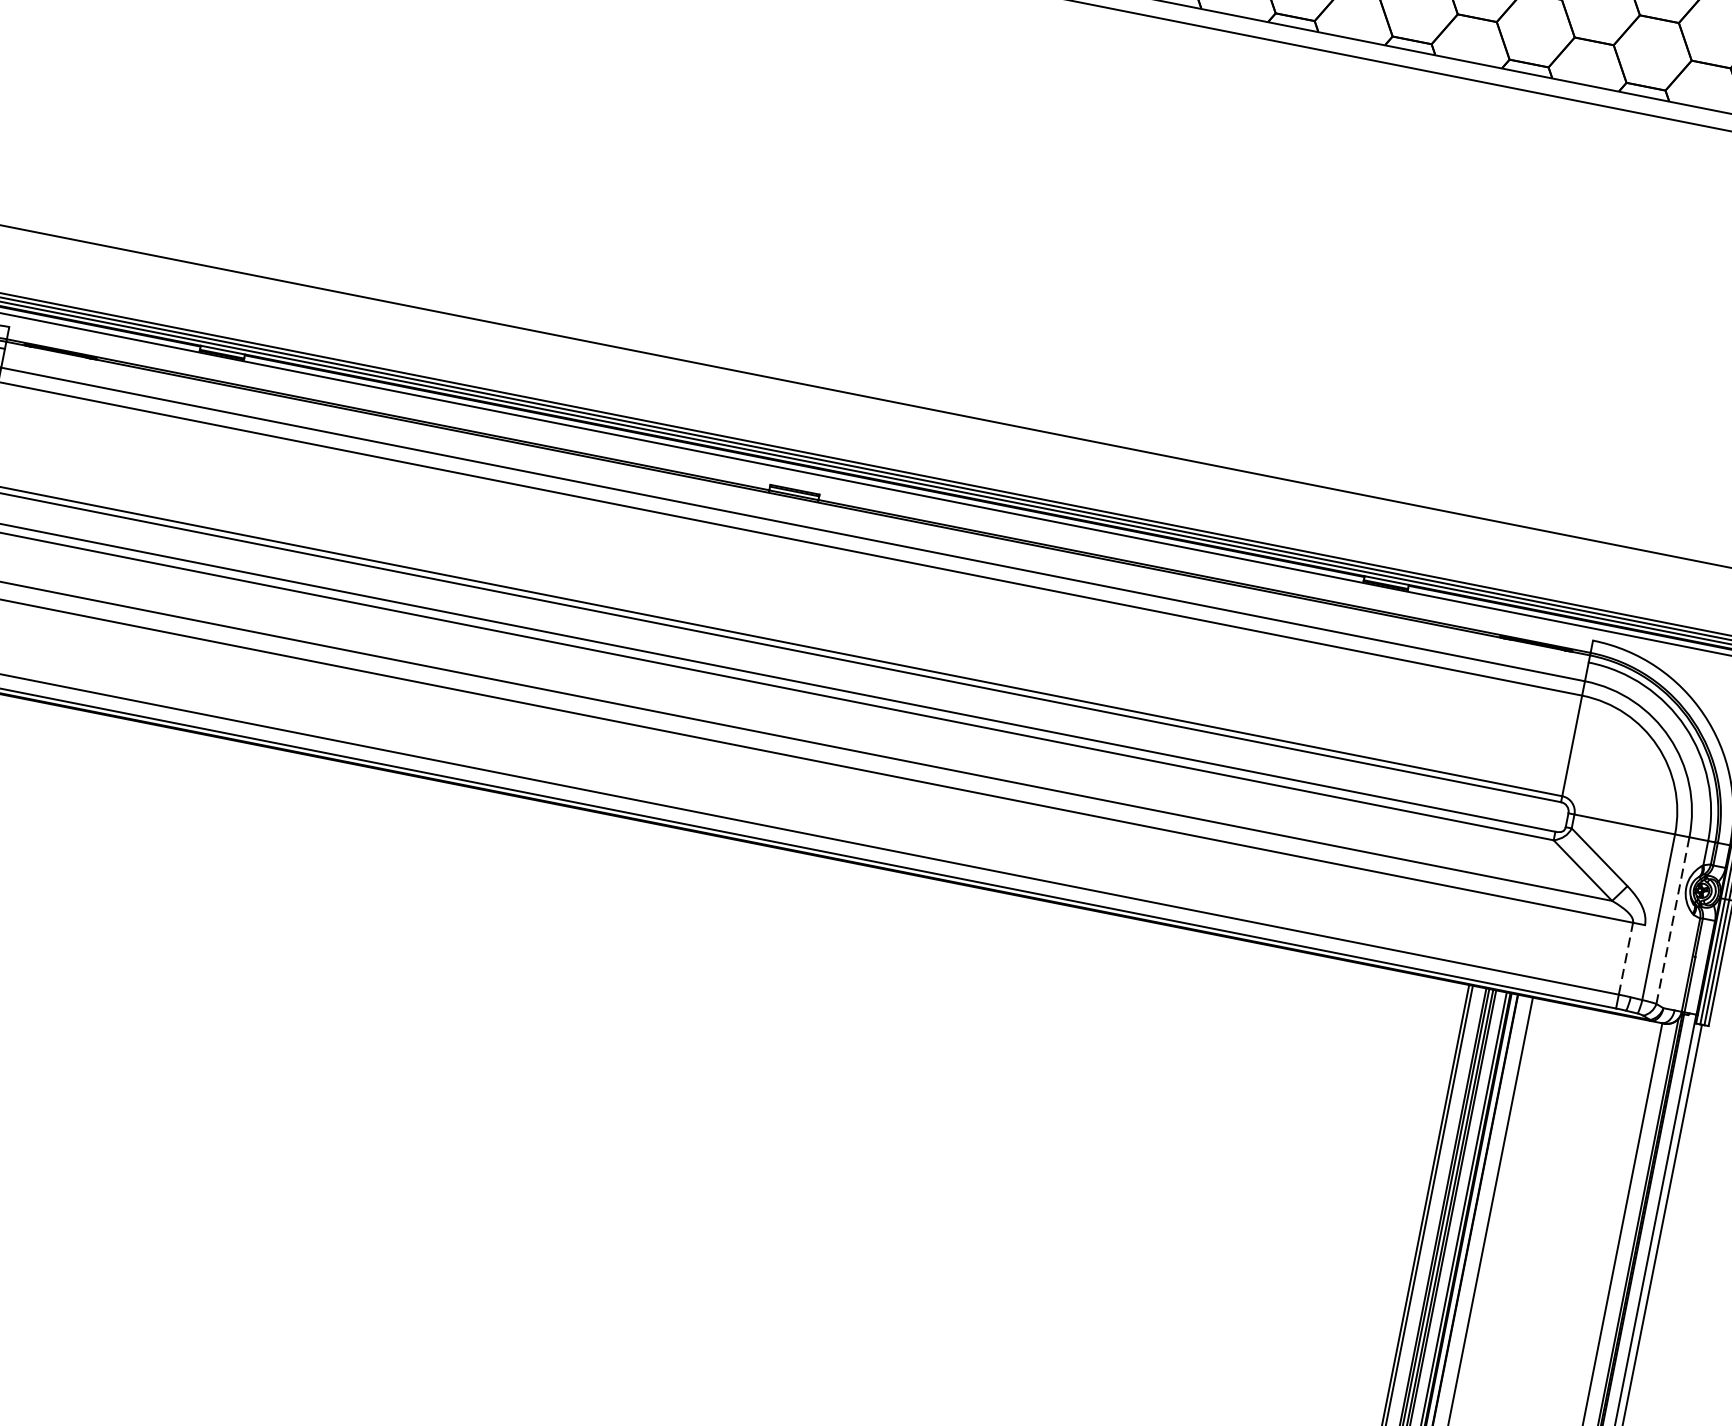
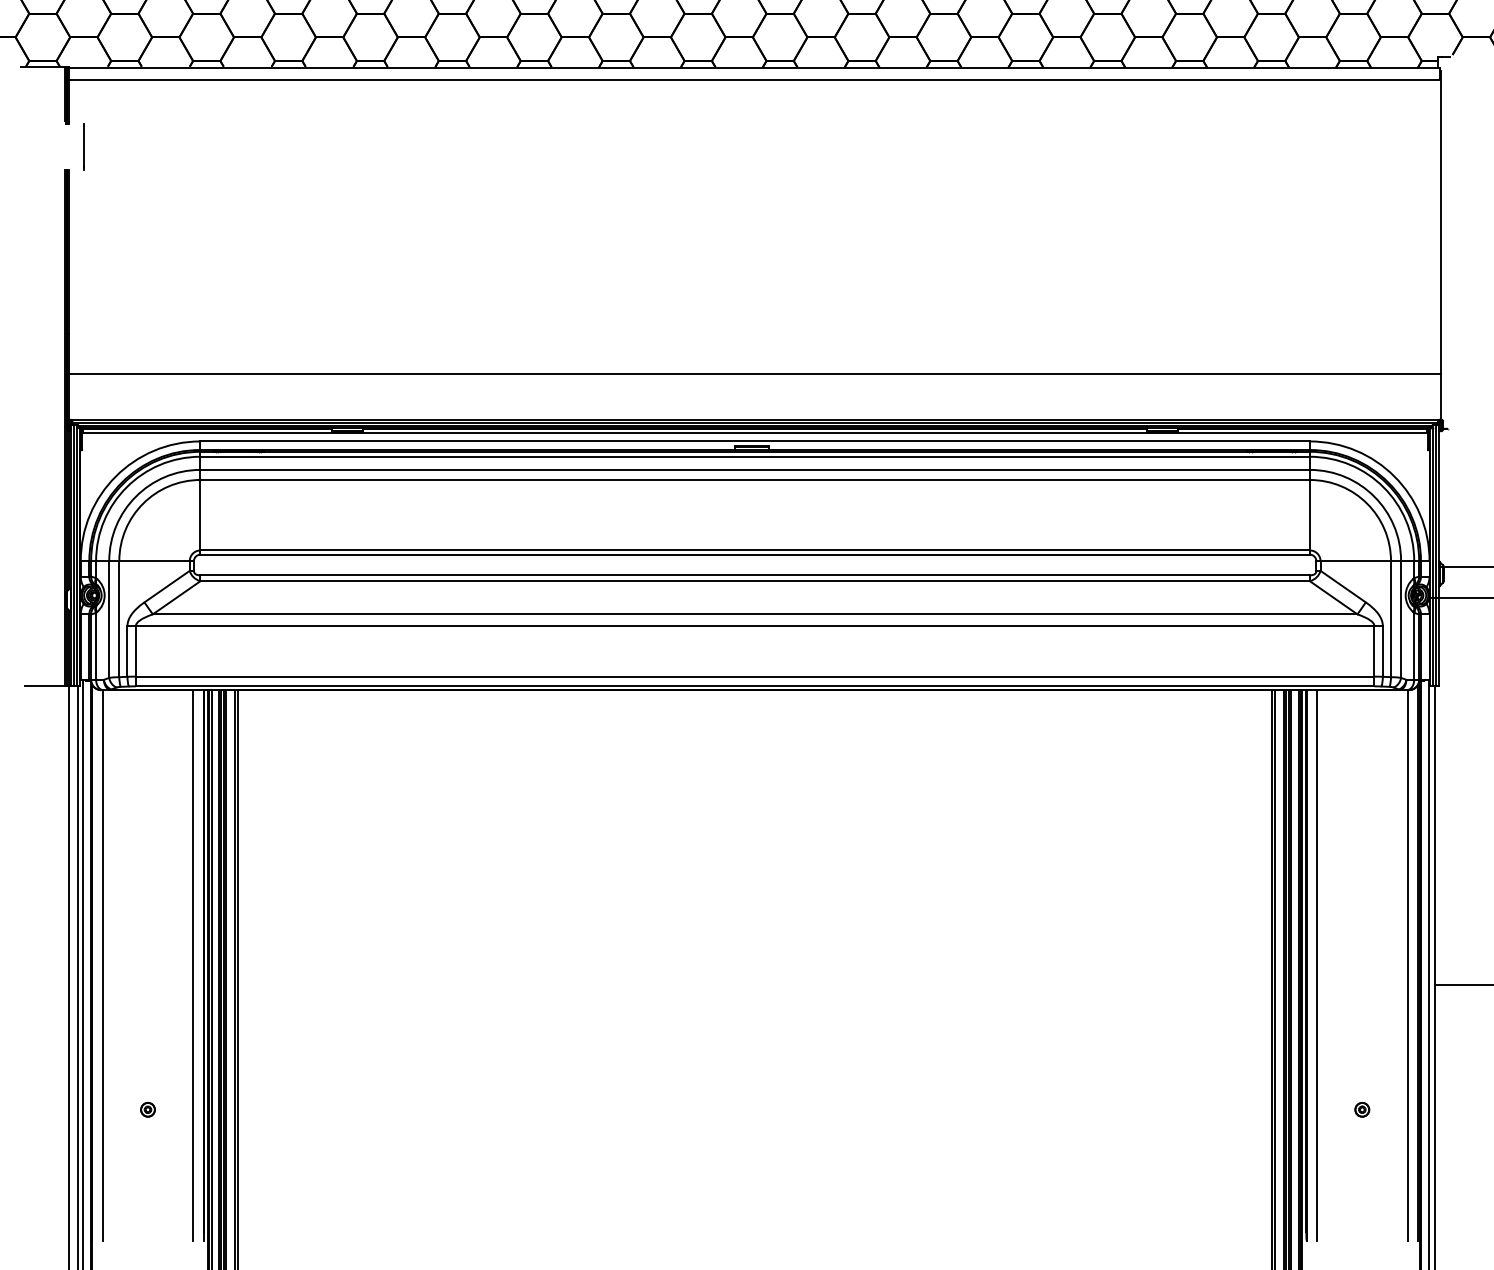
line: (800, 483) -> (754, 441), added
line: (795, 505) -> (754, 456), added
line: (1673, 922) -> (1401, 620), dashed -> solid
line: (1626, 957) -> (1374, 650), dashed -> solid
line: (1637, 961) -> (1382, 651), added
line: (1684, 961) -> (1414, 645), added

